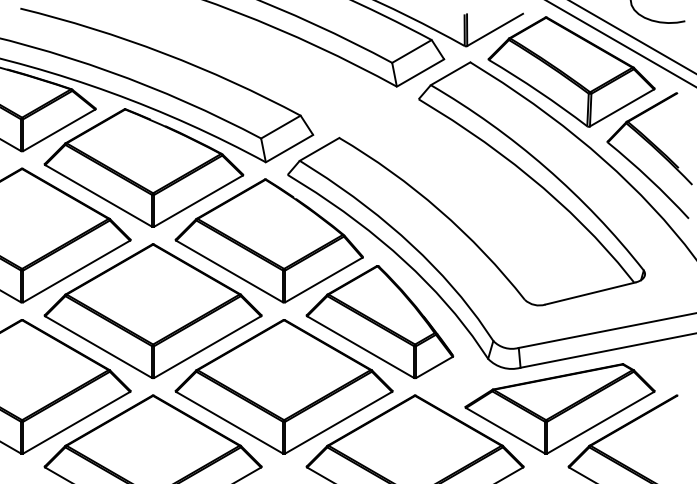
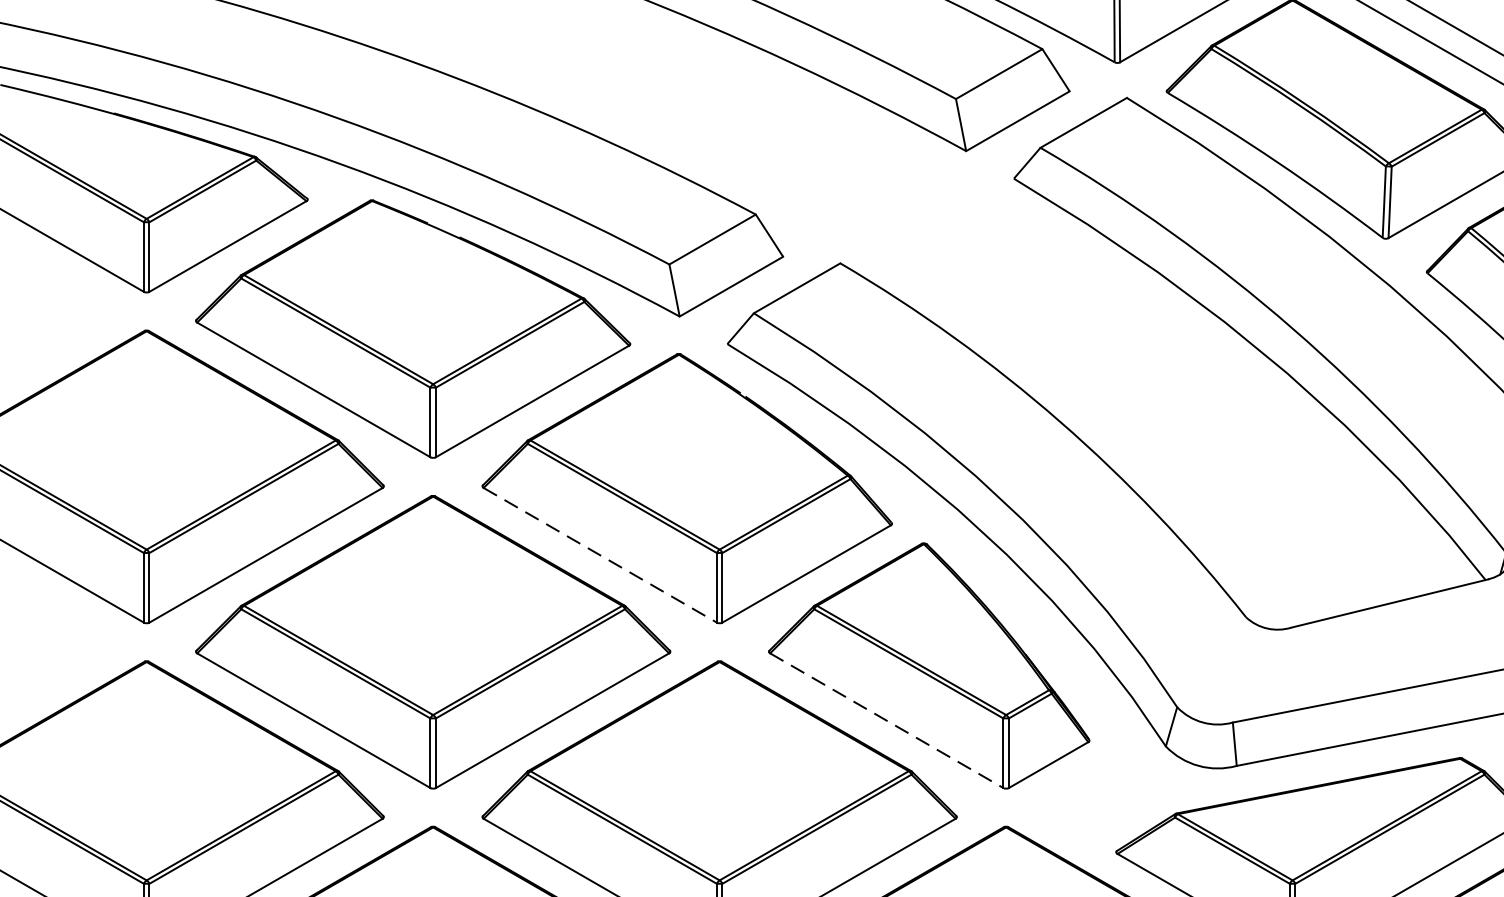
line: (229, 271) -> (600, 555), solid -> dashed
line: (360, 347) -> (886, 721), solid -> dashed

